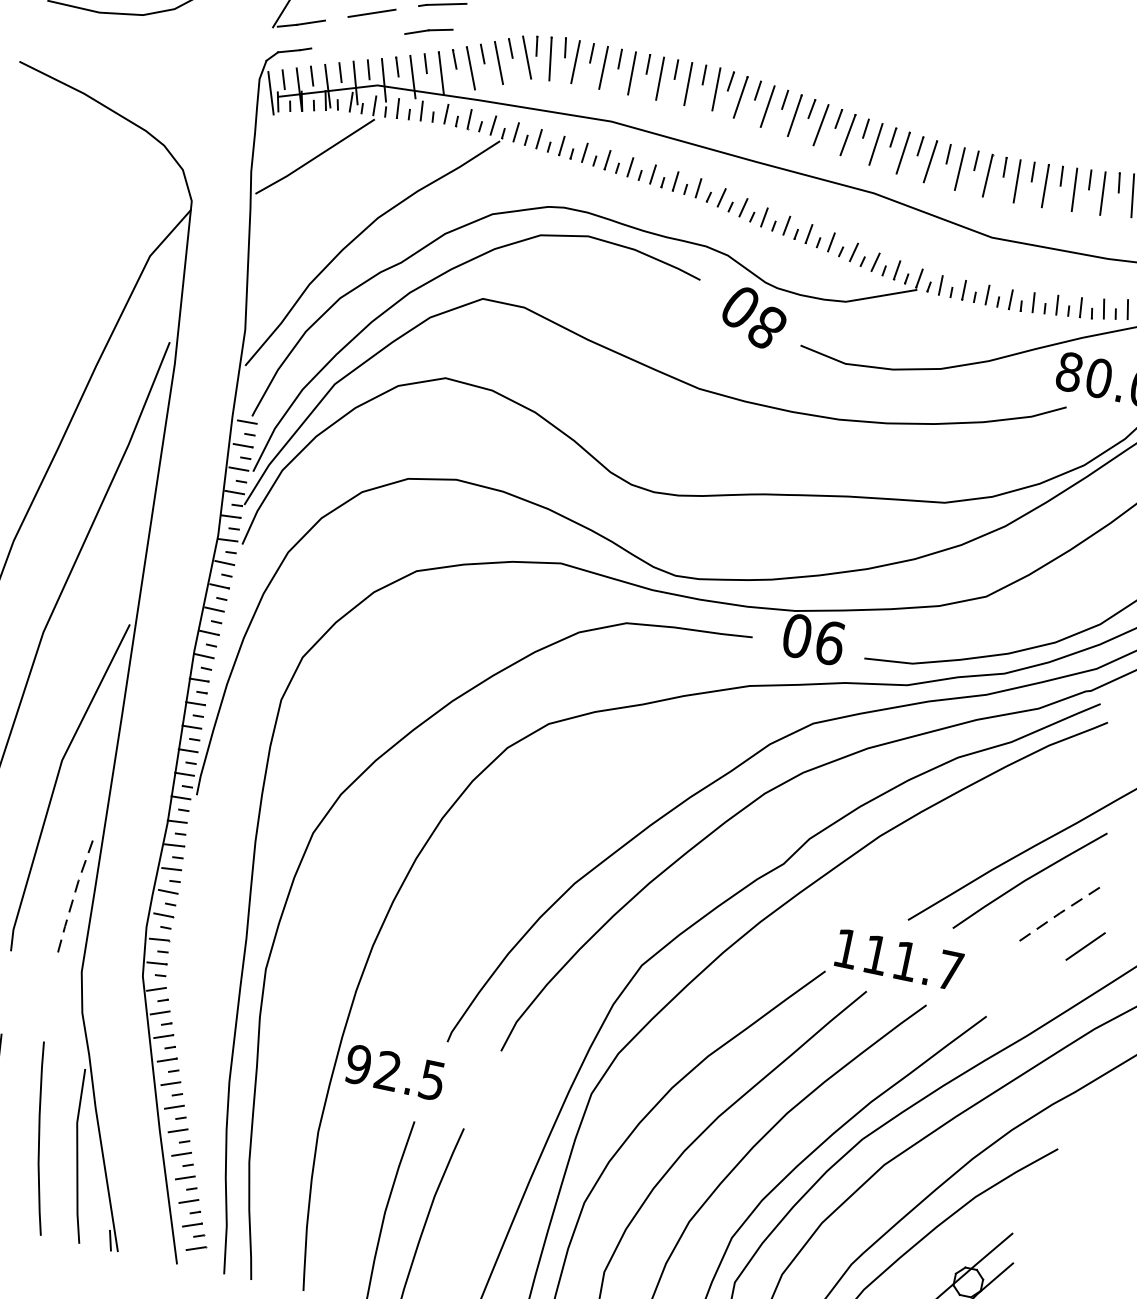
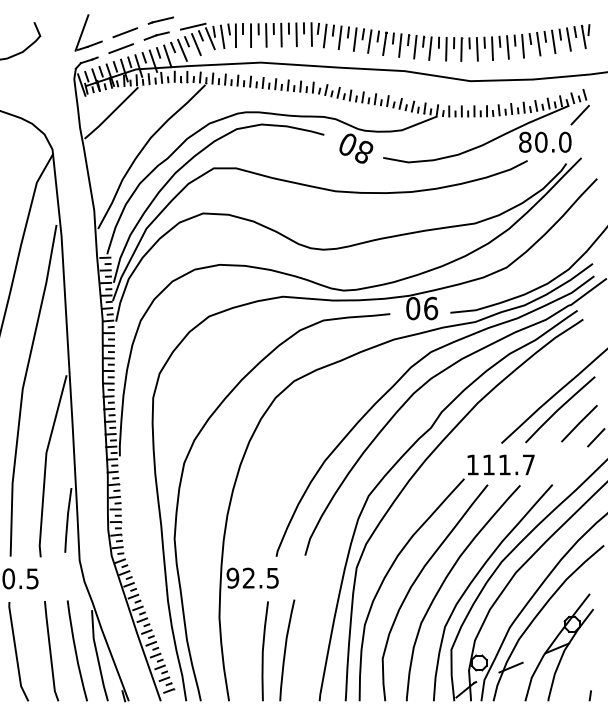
line: (498, 28) -> (192, 26), added
line: (356, 40) -> (120, 48), added
line: (74, 893) -> (67, 520), dashed -> solid
line: (1060, 913) -> (579, 423), dashed -> solid

